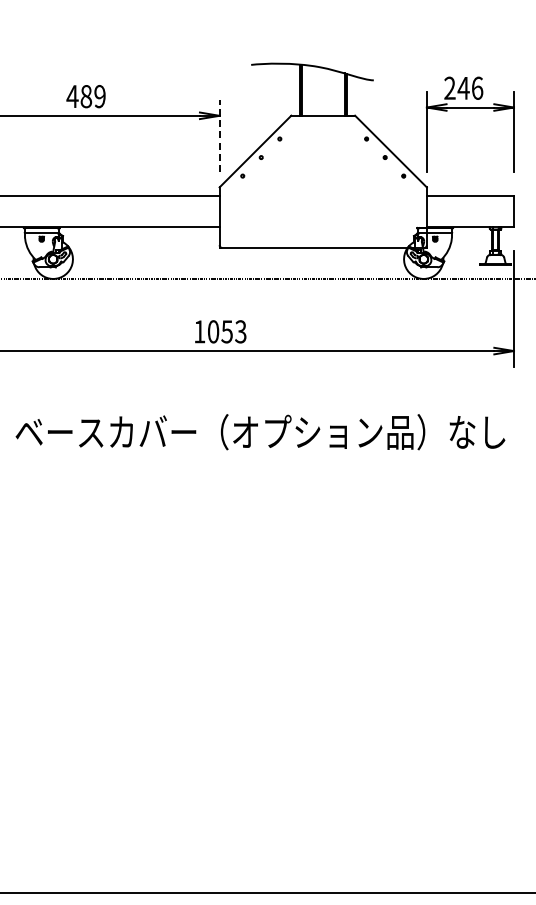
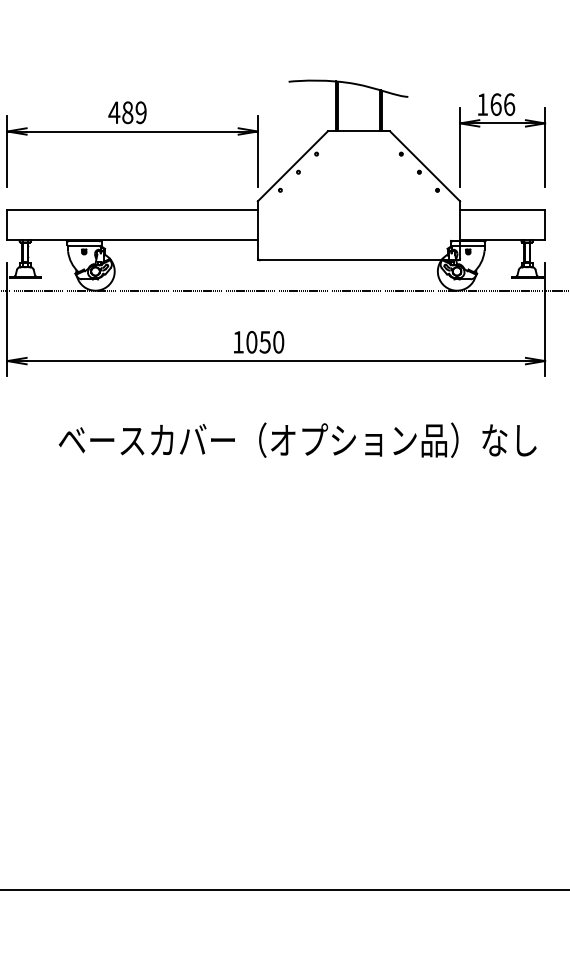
text: (456, 88) -> (489, 104), 246 -> 166
line: (219, 135) -> (257, 150), dashed -> solid
text: (240, 332) -> (278, 342), 1053 -> 1050

